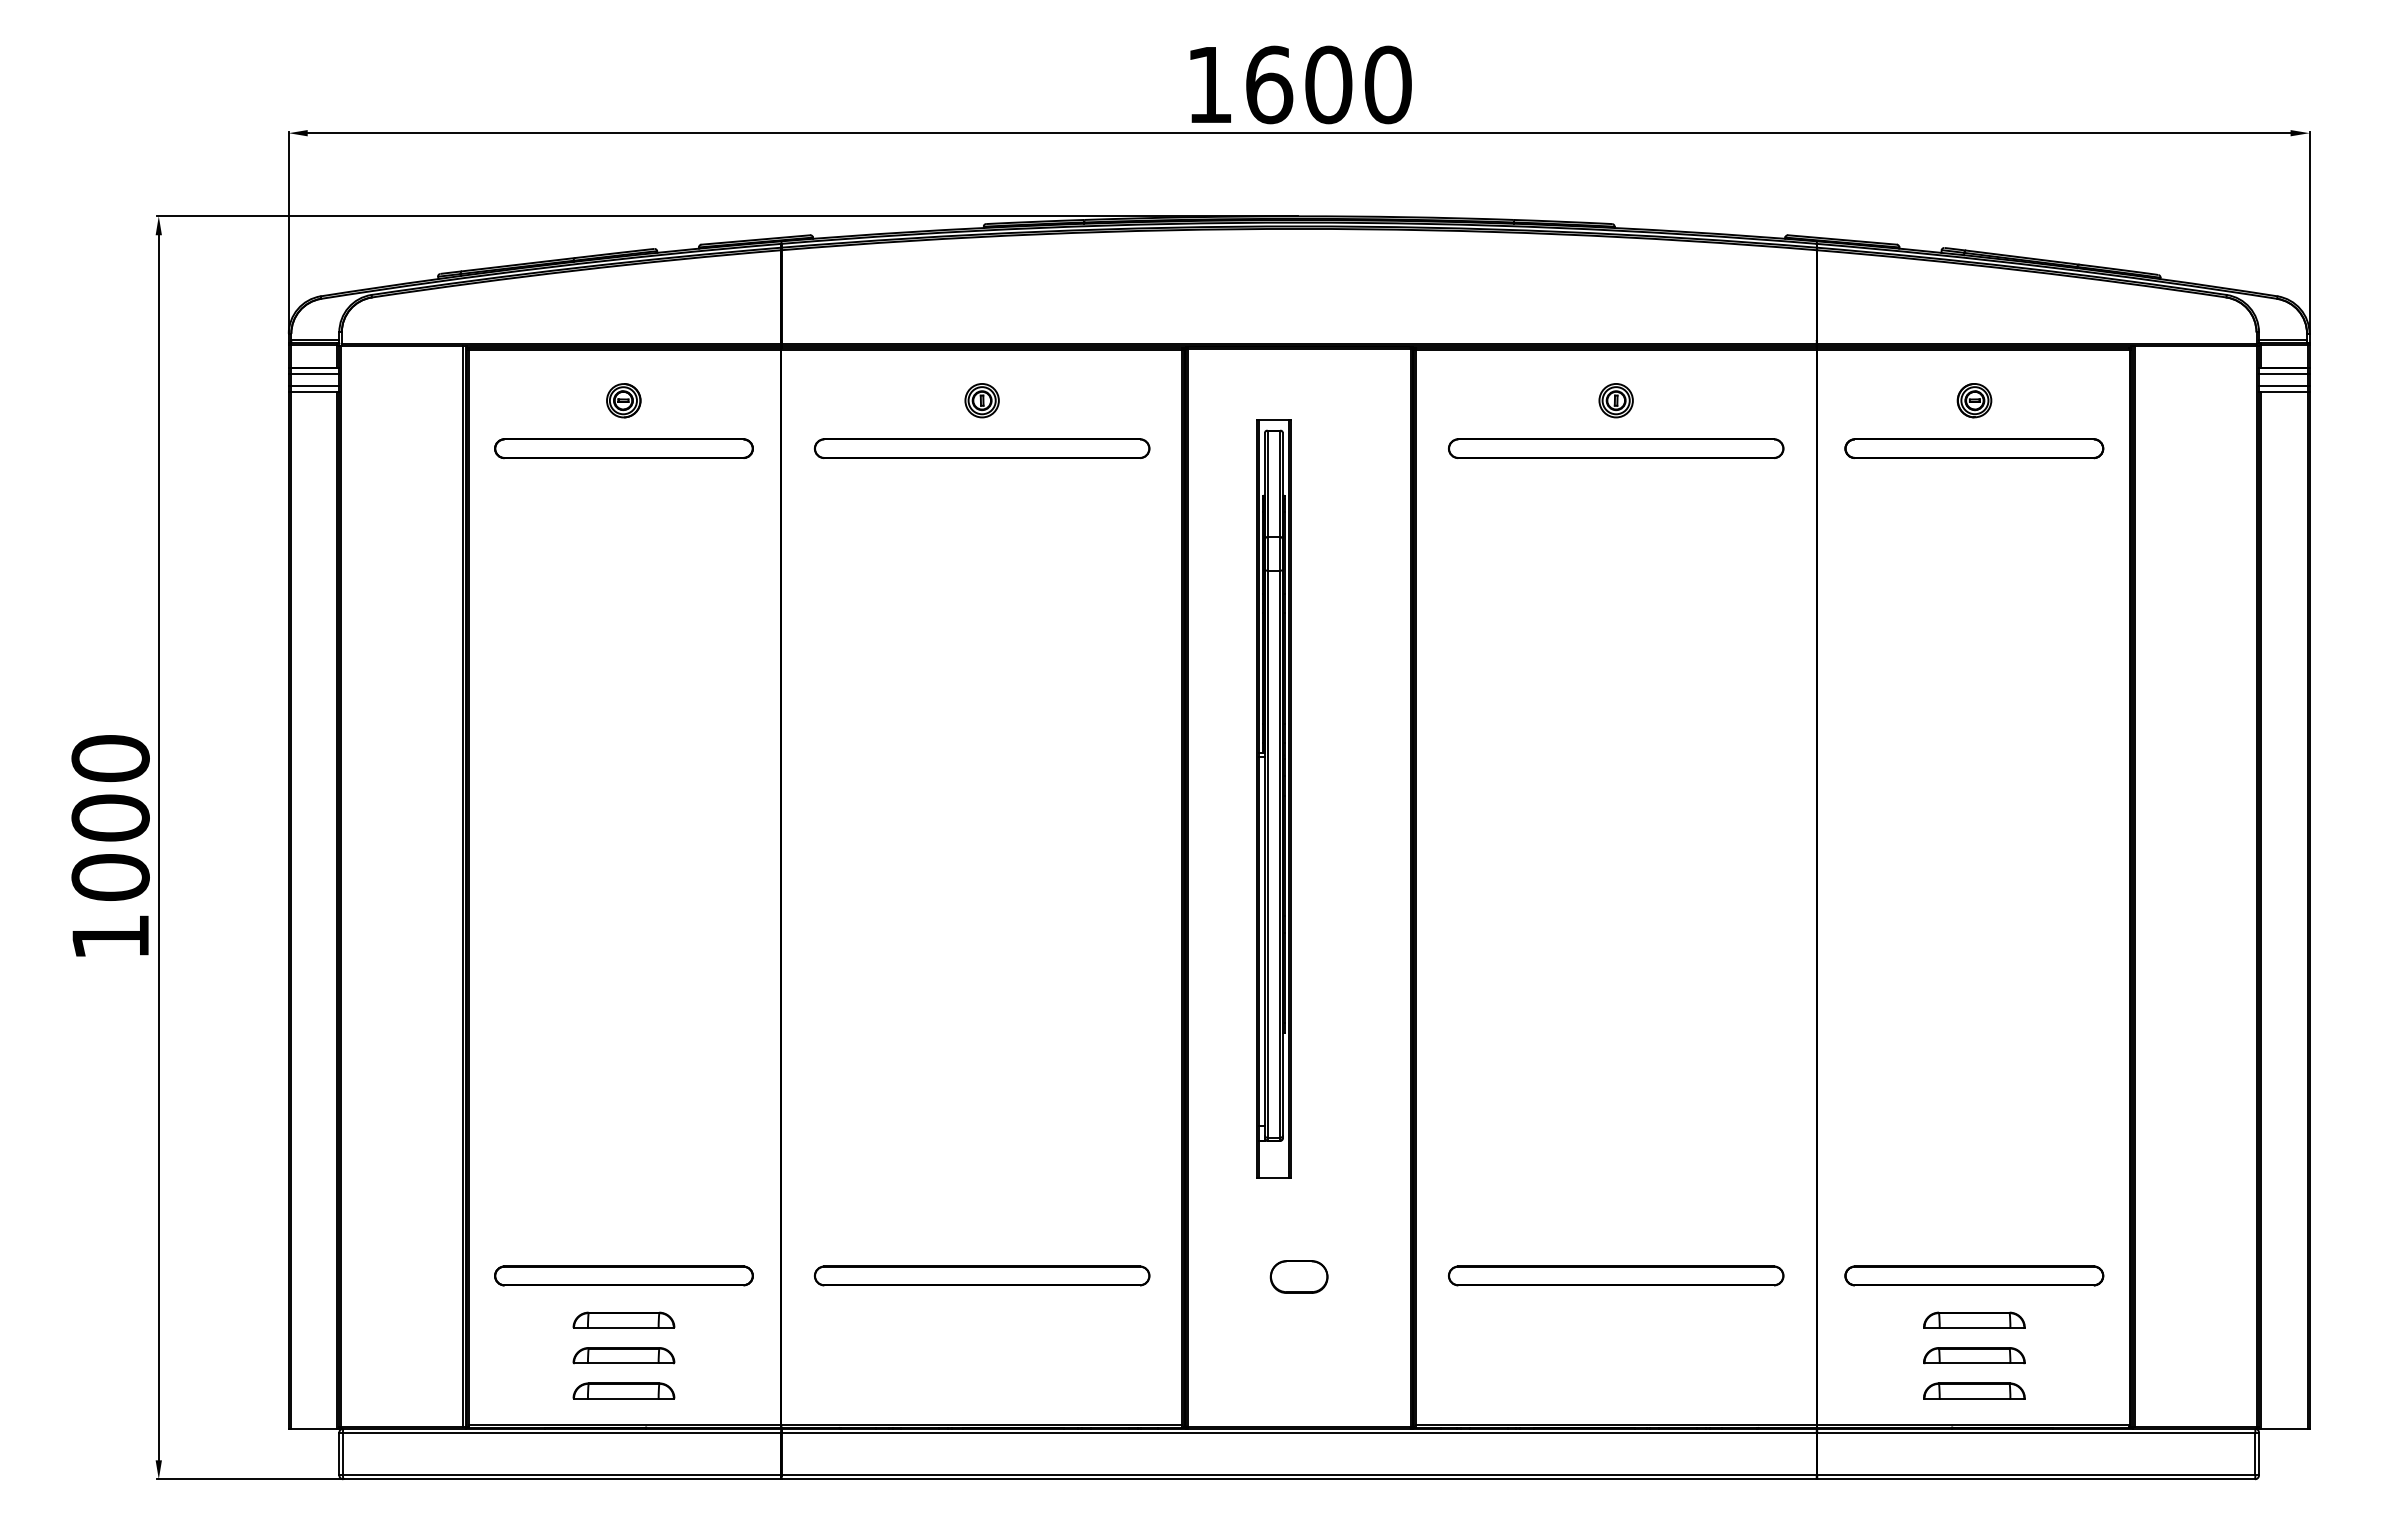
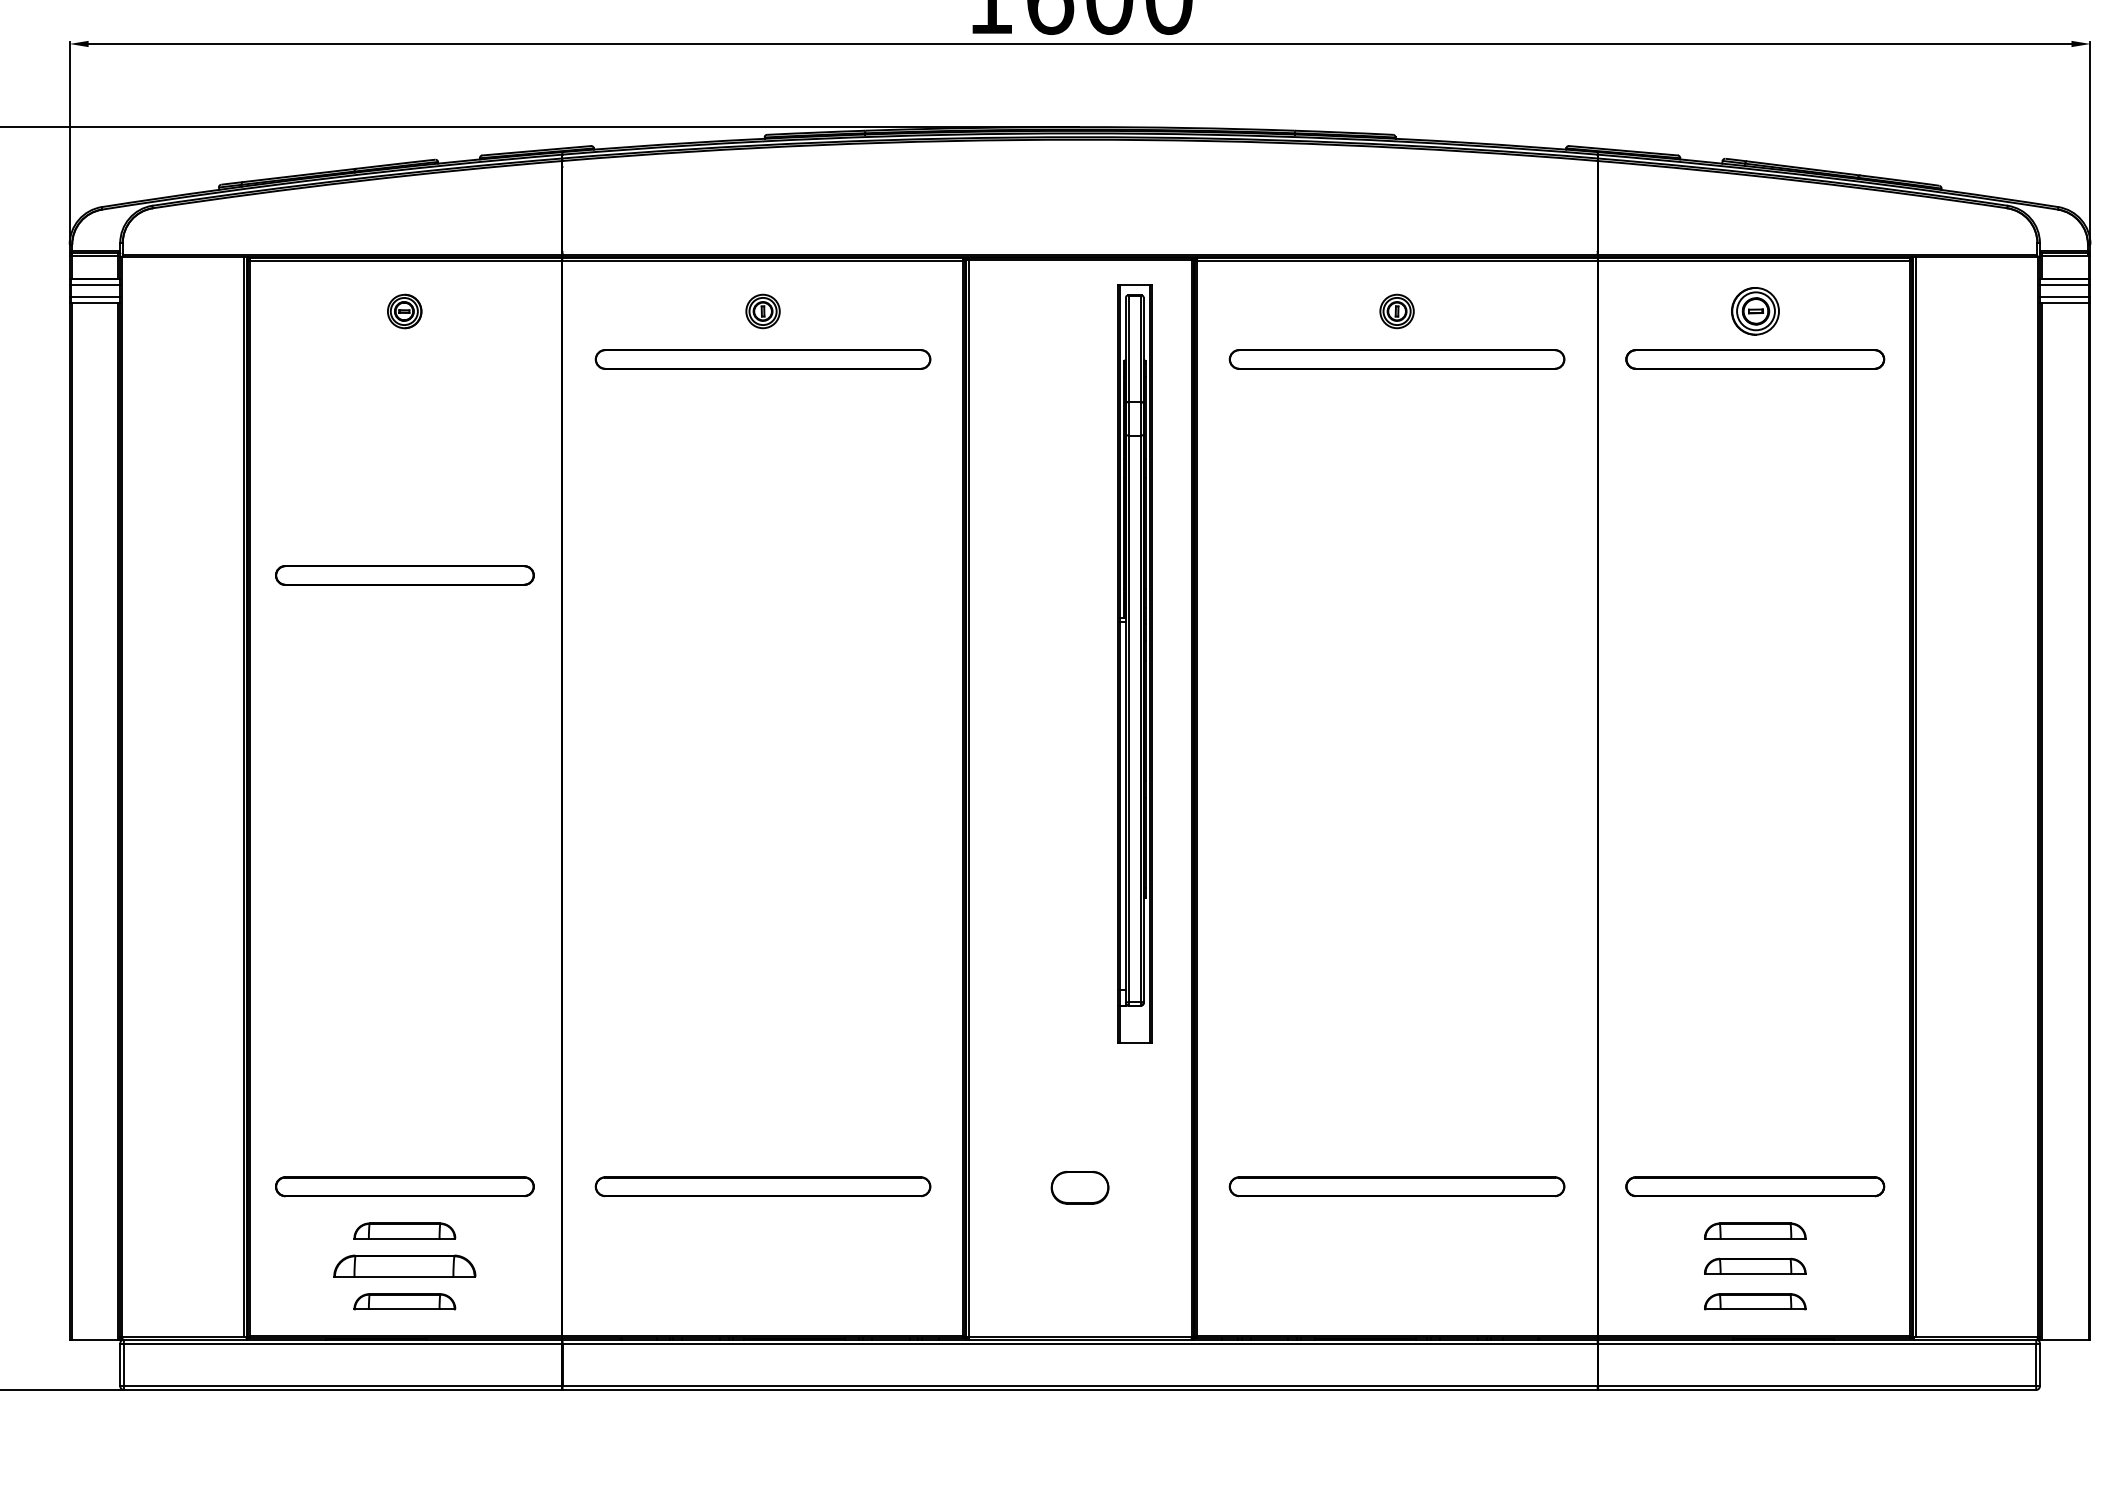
part: (1974, 400) -> (1755, 311), size x1.4
part: (623, 448) -> (404, 575), moved
part: (1273, 798) -> (1134, 663), moved
part: (623, 1355) -> (404, 1266), size x1.4

